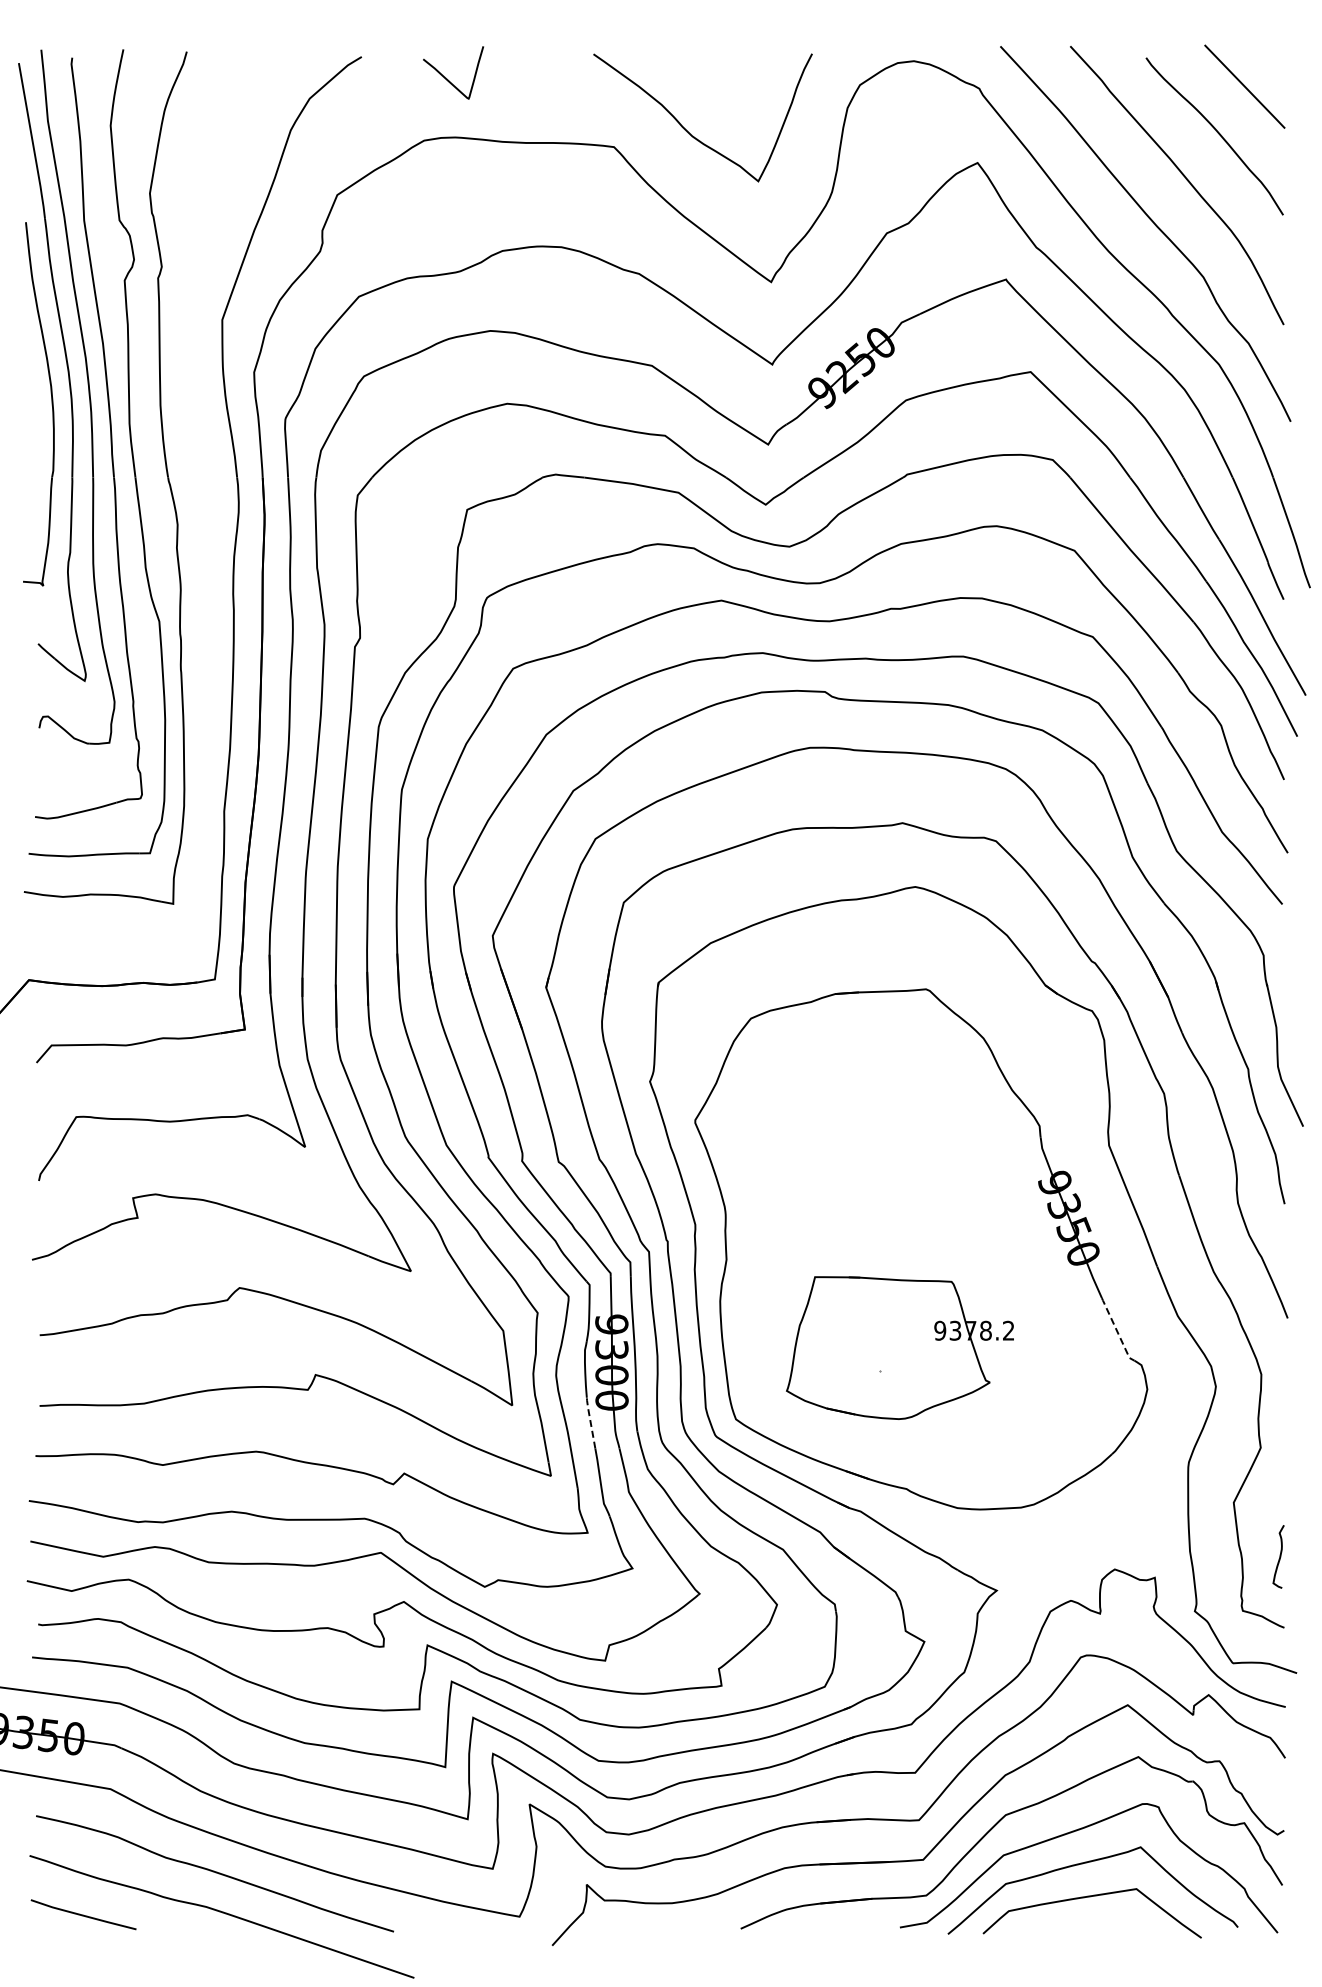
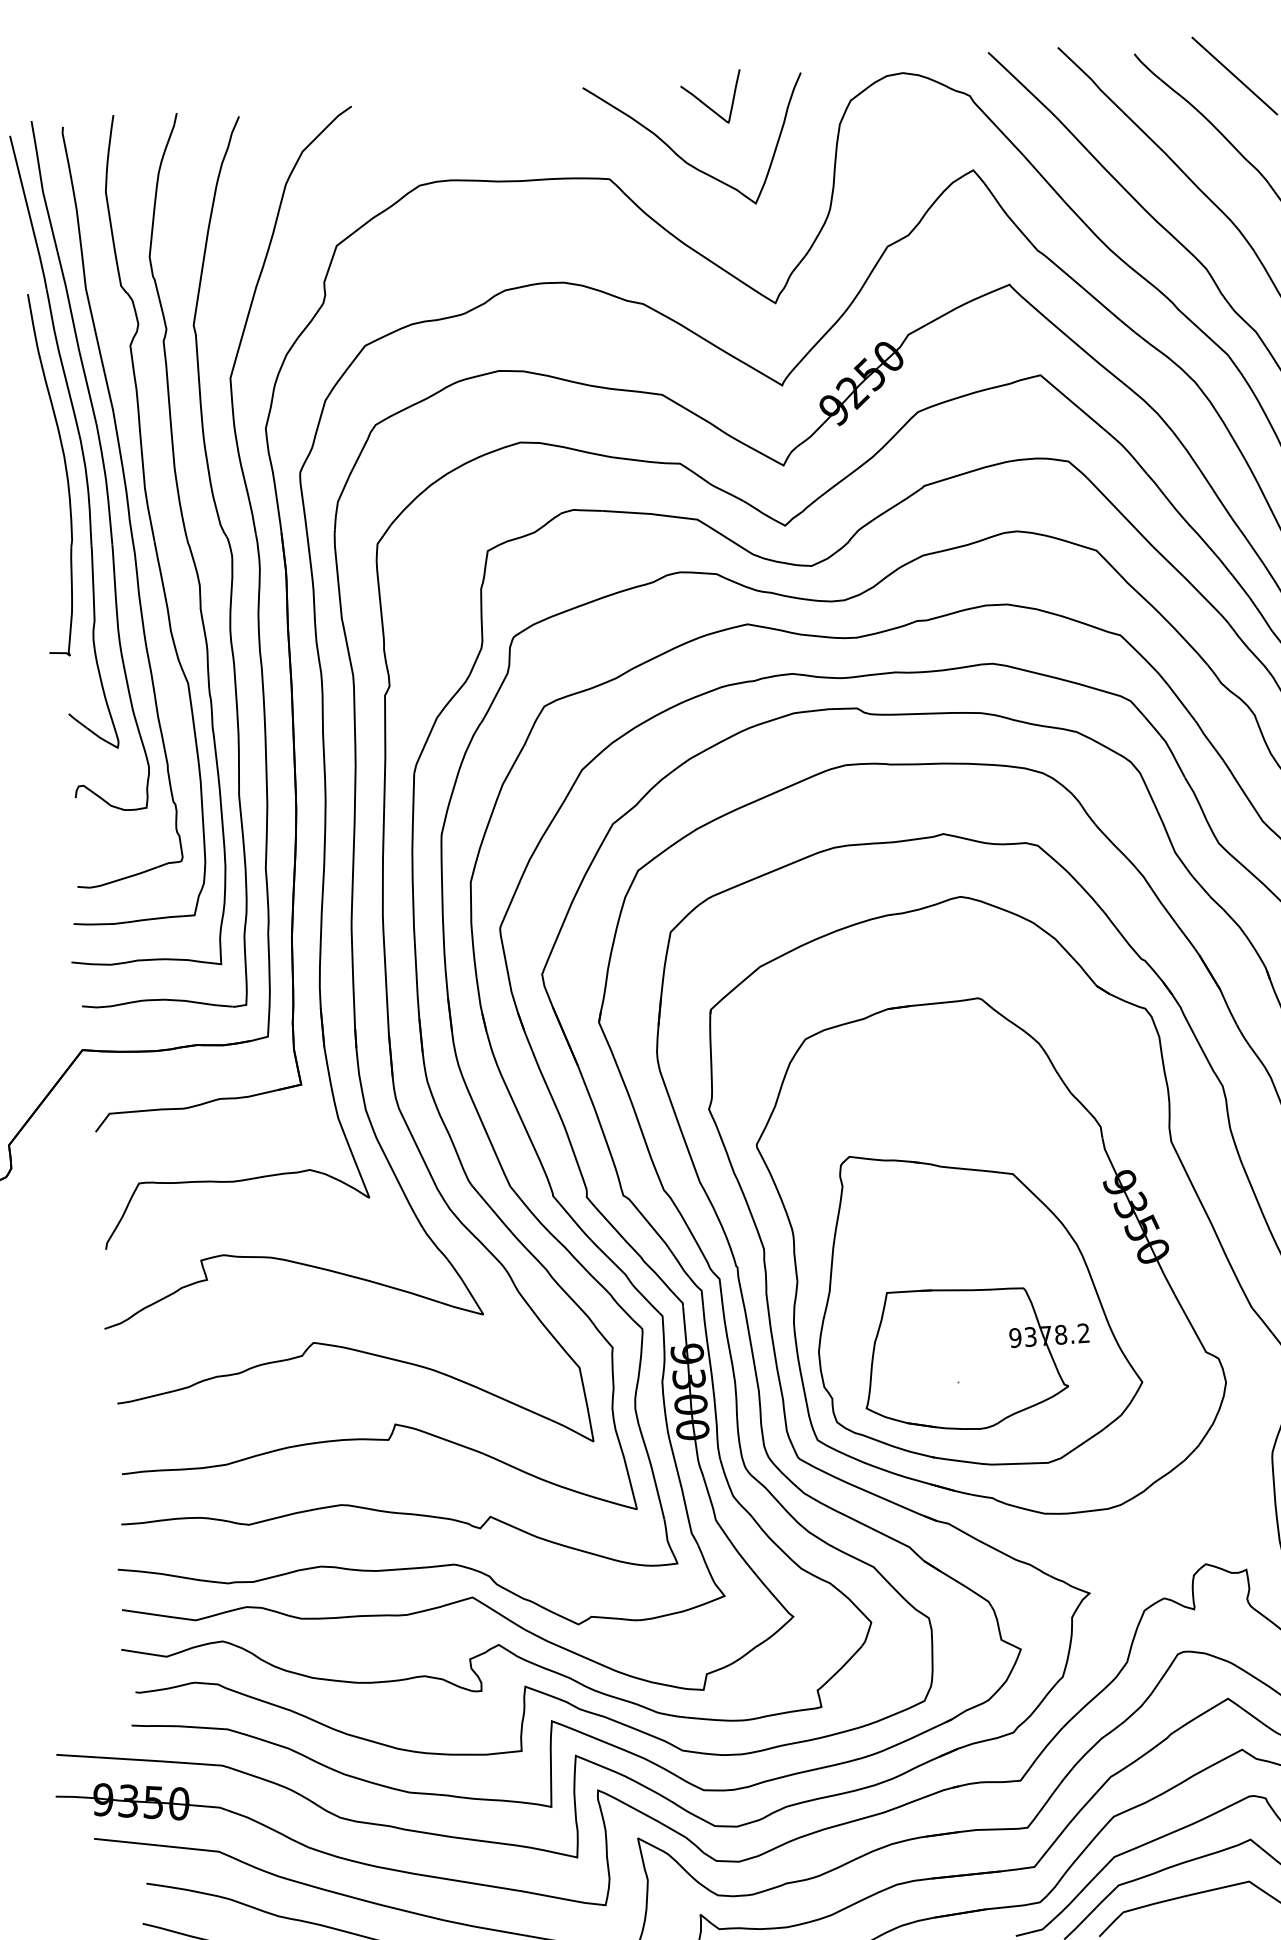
curve: (447, 78) -> (706, 103), moved
part: (210, 503) -> (231, 562), added
part: (903, 1297) -> (976, 1307), added
line: (1117, 1331) -> (1192, 1326), dashed -> solid
line: (590, 1421) -> (672, 1452), dashed -> solid

